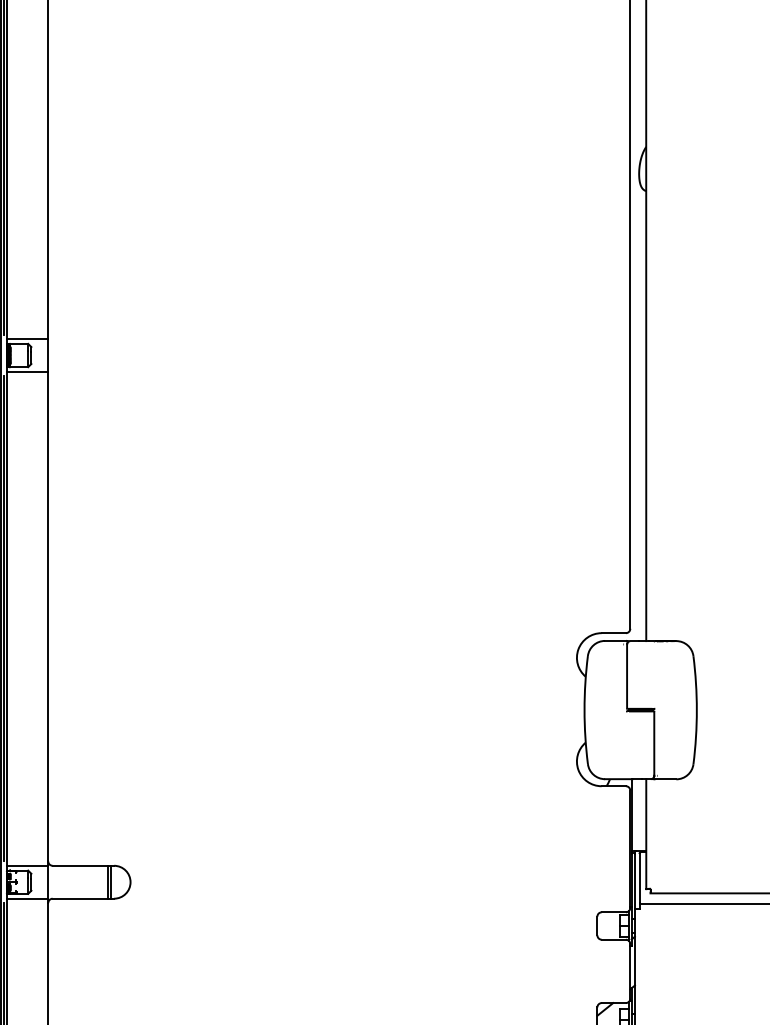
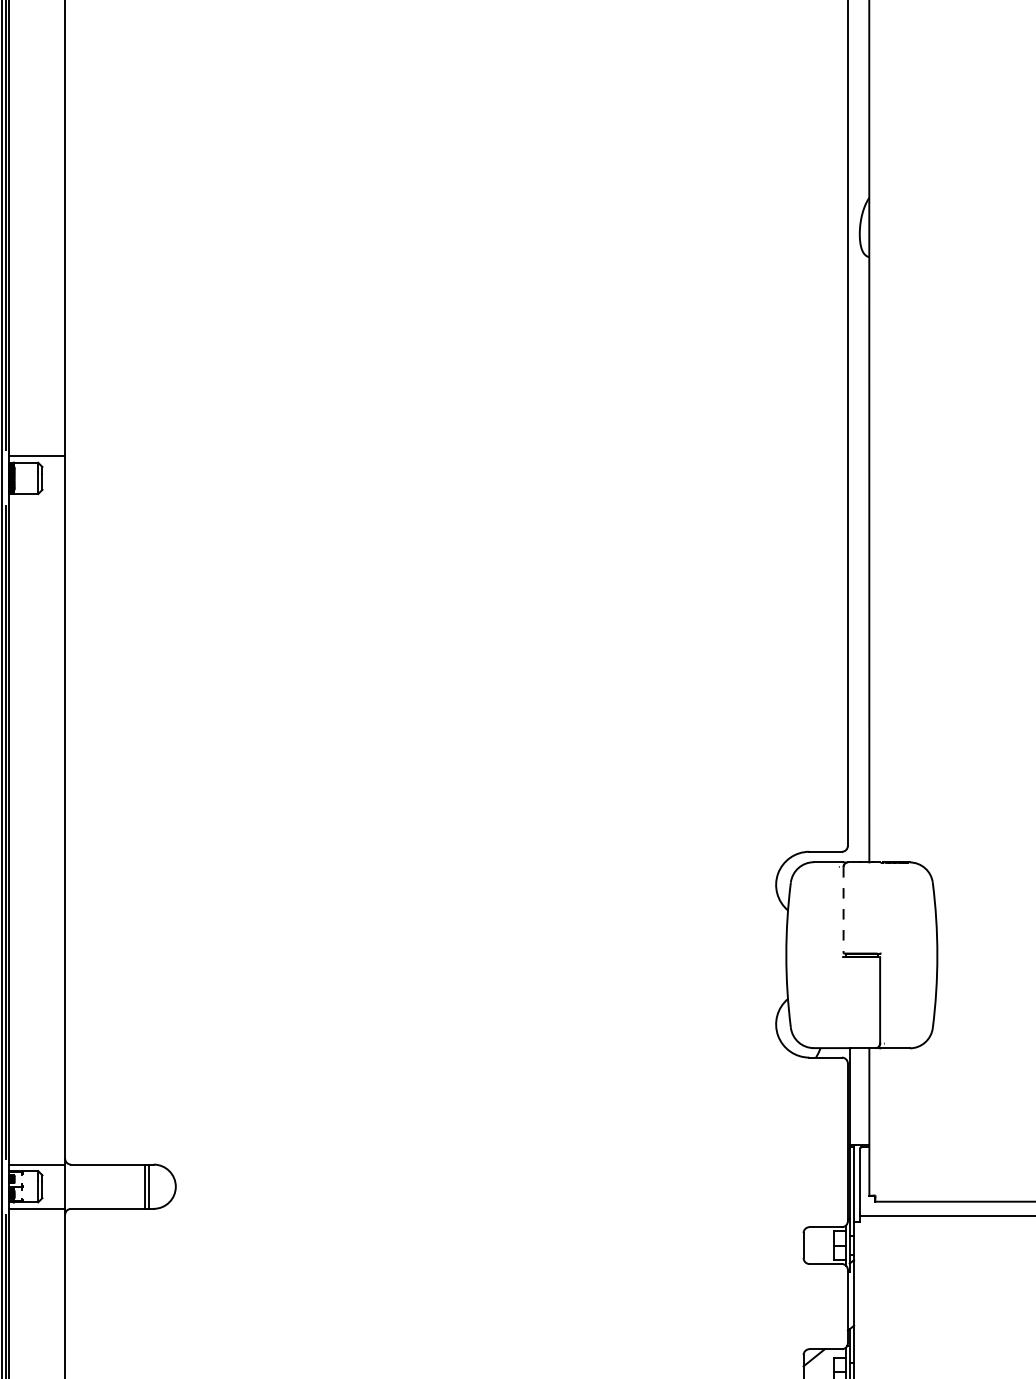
line: (27, 371) -> (37, 500), removed
line: (627, 676) -> (843, 910), solid -> dashed

